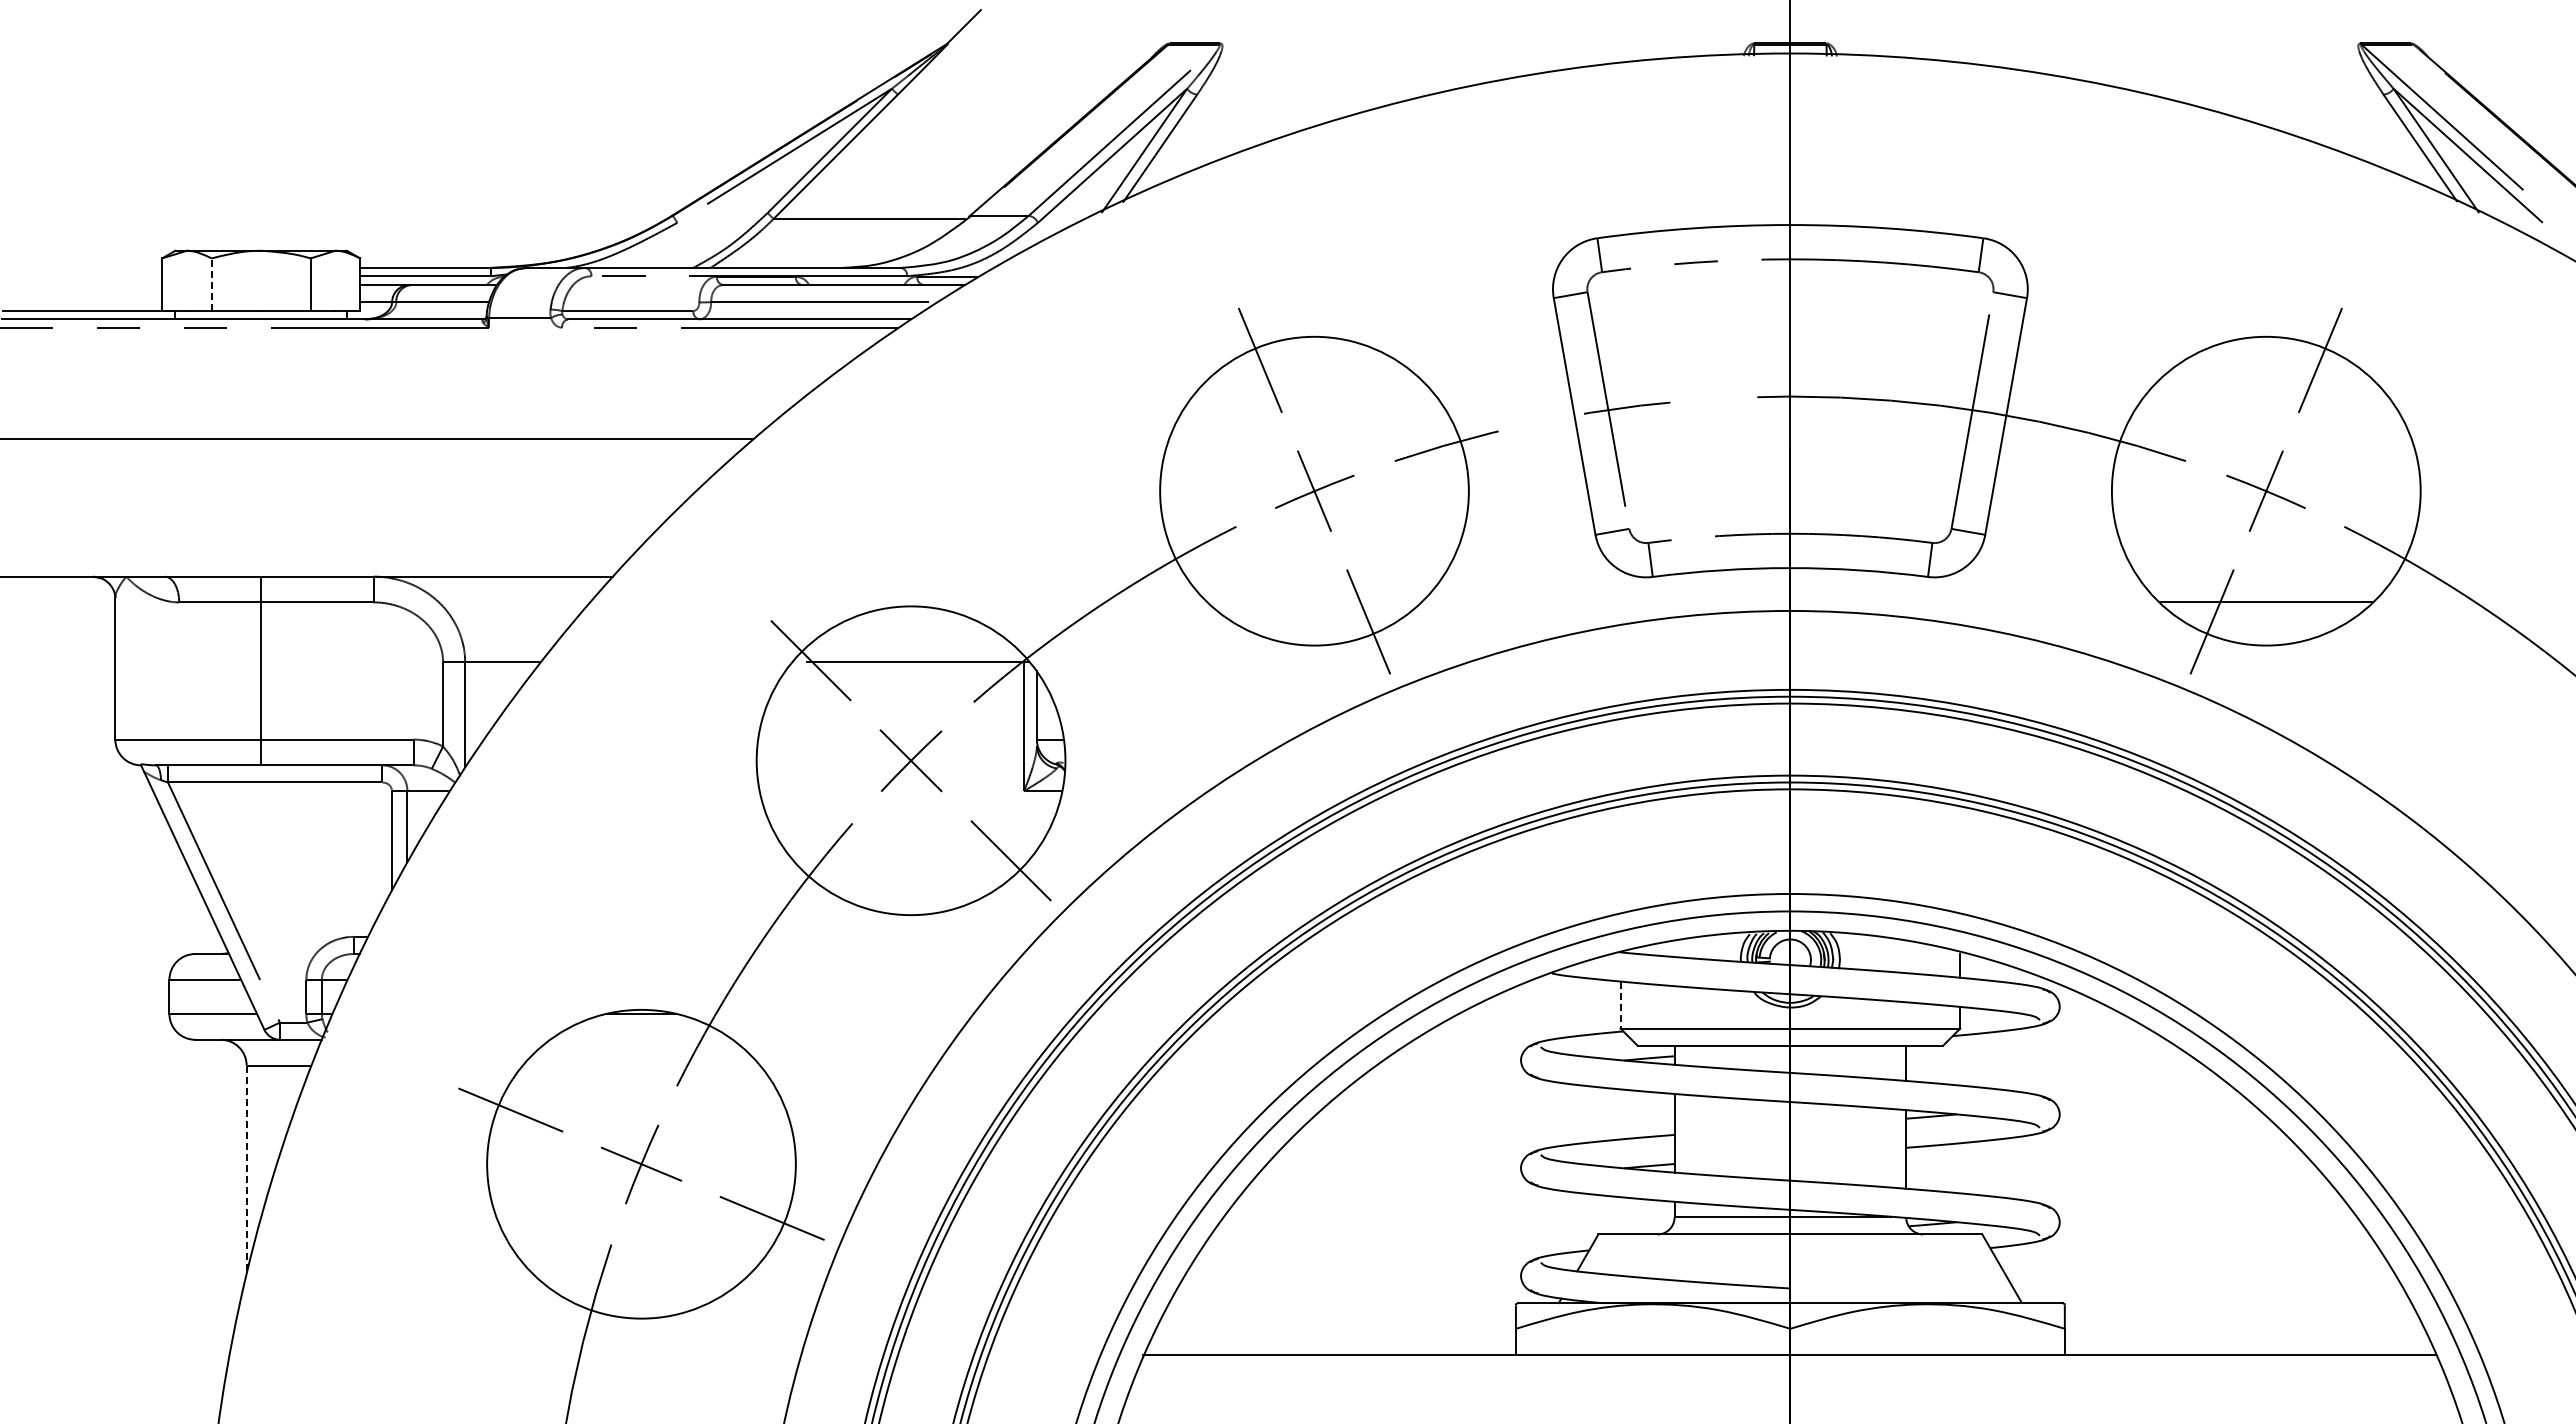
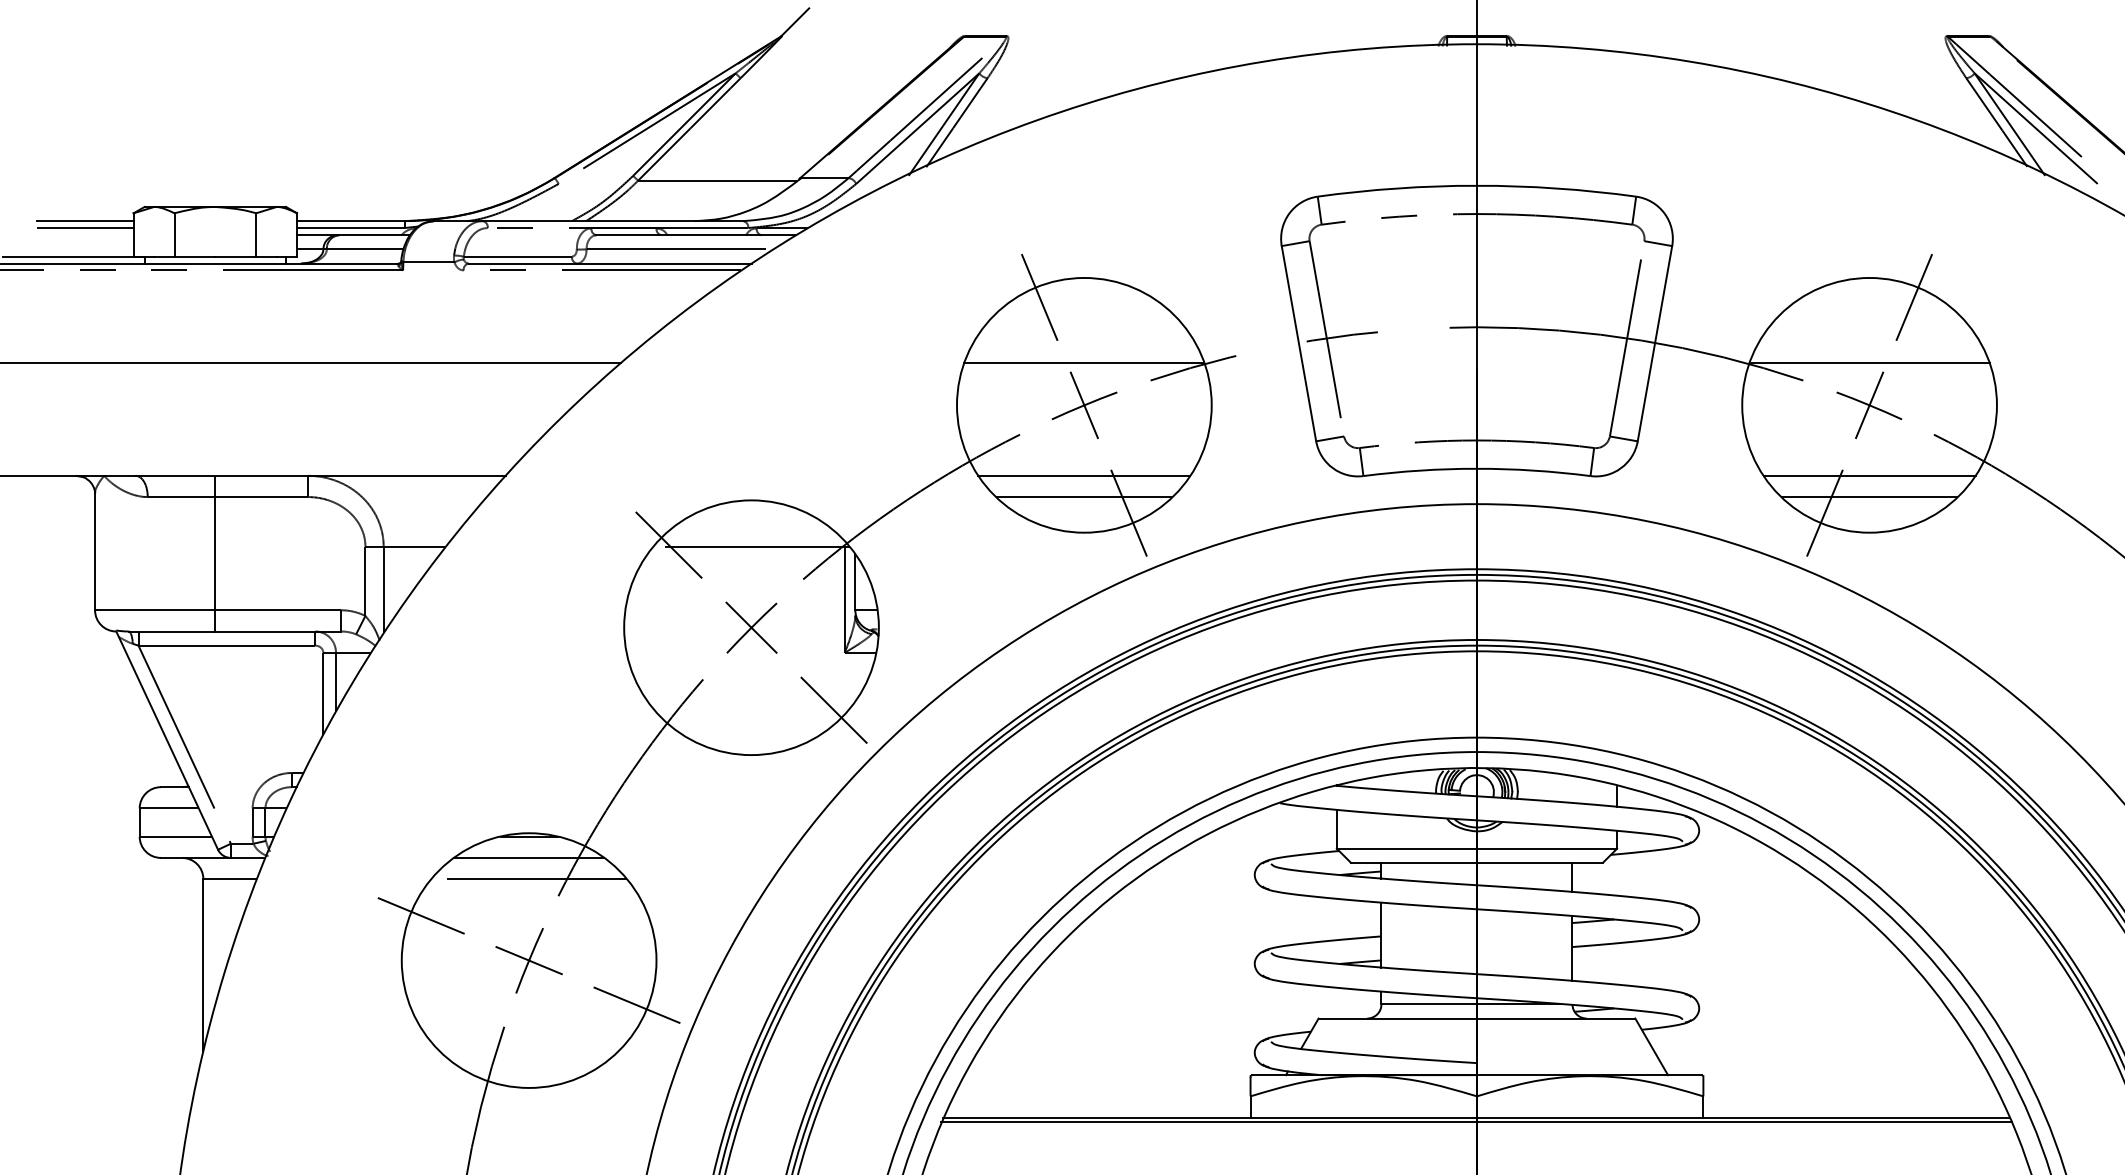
line: (103, 267) -> (85, 220), added
line: (103, 276) -> (85, 228), added
line: (211, 284) -> (174, 234), dashed -> solid
line: (1314, 439) -> (1084, 362), added
line: (2265, 439) -> (1868, 362), added
line: (1314, 576) -> (1084, 475), added
line: (2265, 576) -> (1868, 475), added
line: (1314, 602) -> (1084, 497), added
line: (1620, 1005) -> (1336, 829), dashed -> solid
line: (641, 1039) -> (529, 857), added
line: (641, 1065) -> (529, 879), added
line: (246, 1170) -> (203, 965), dashed -> solid
line: (1789, 1359) -> (1476, 1121), added

